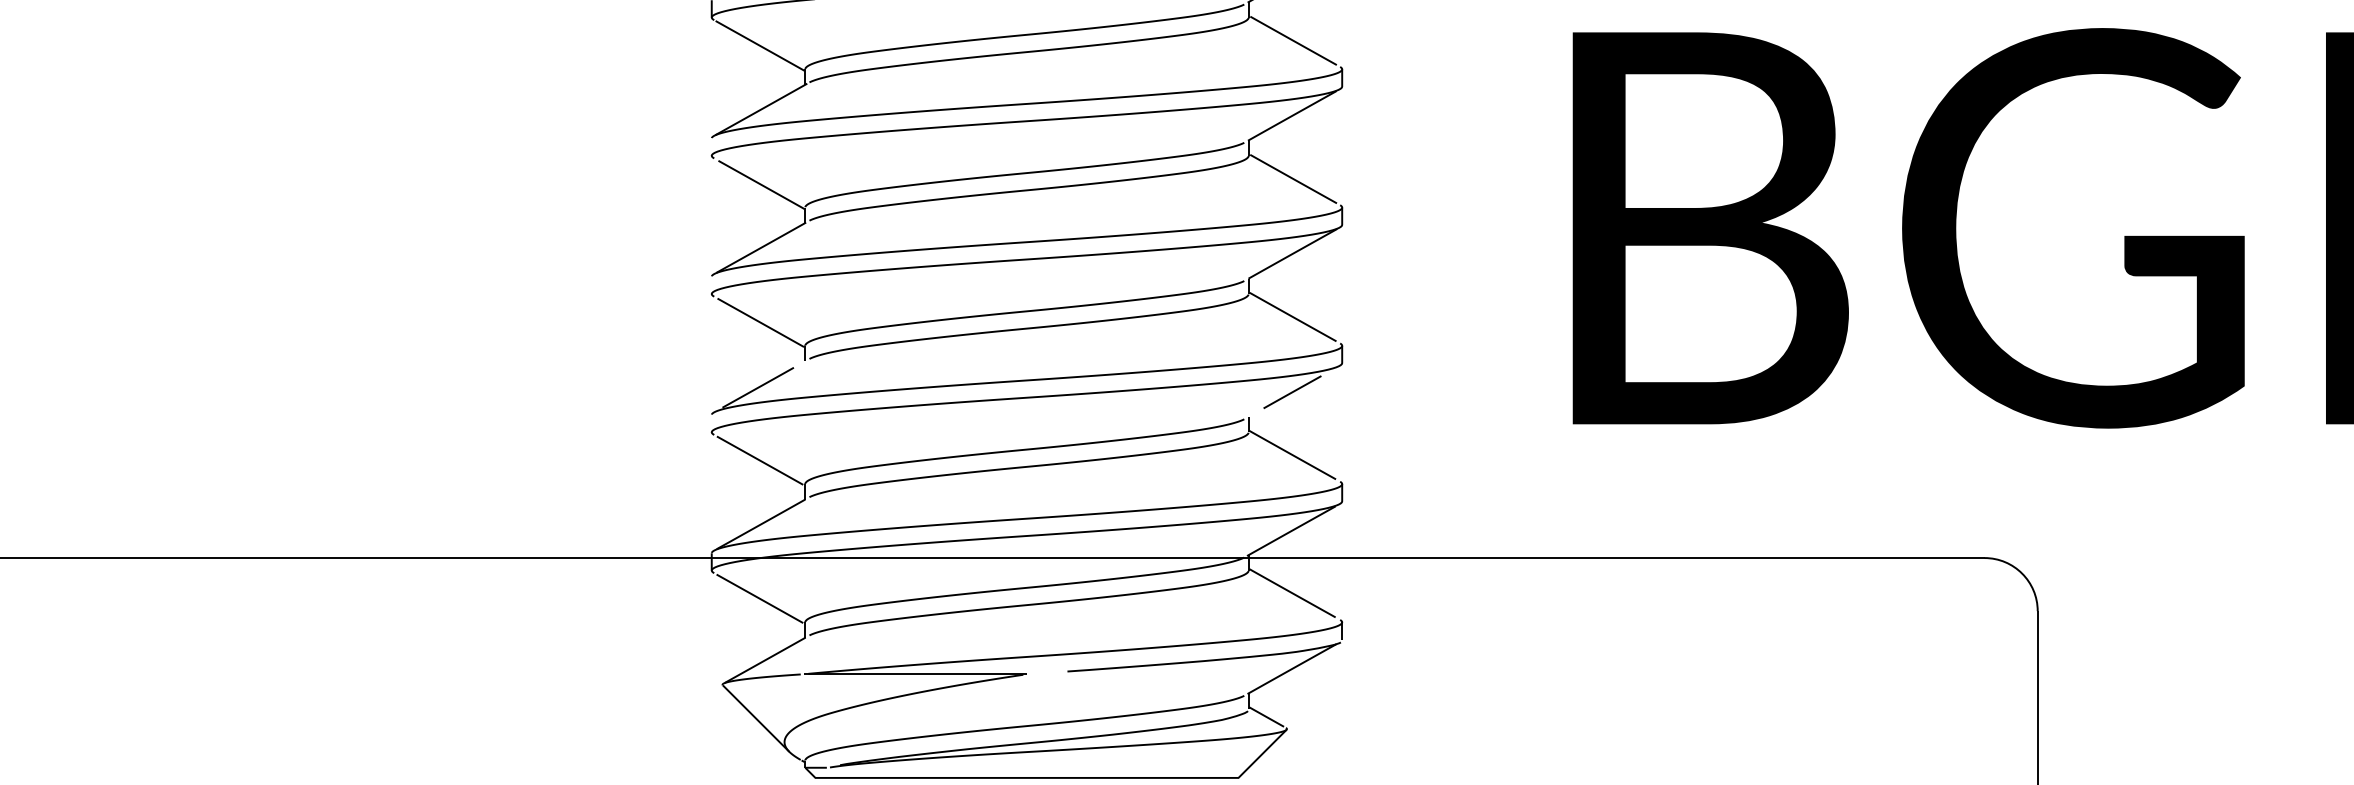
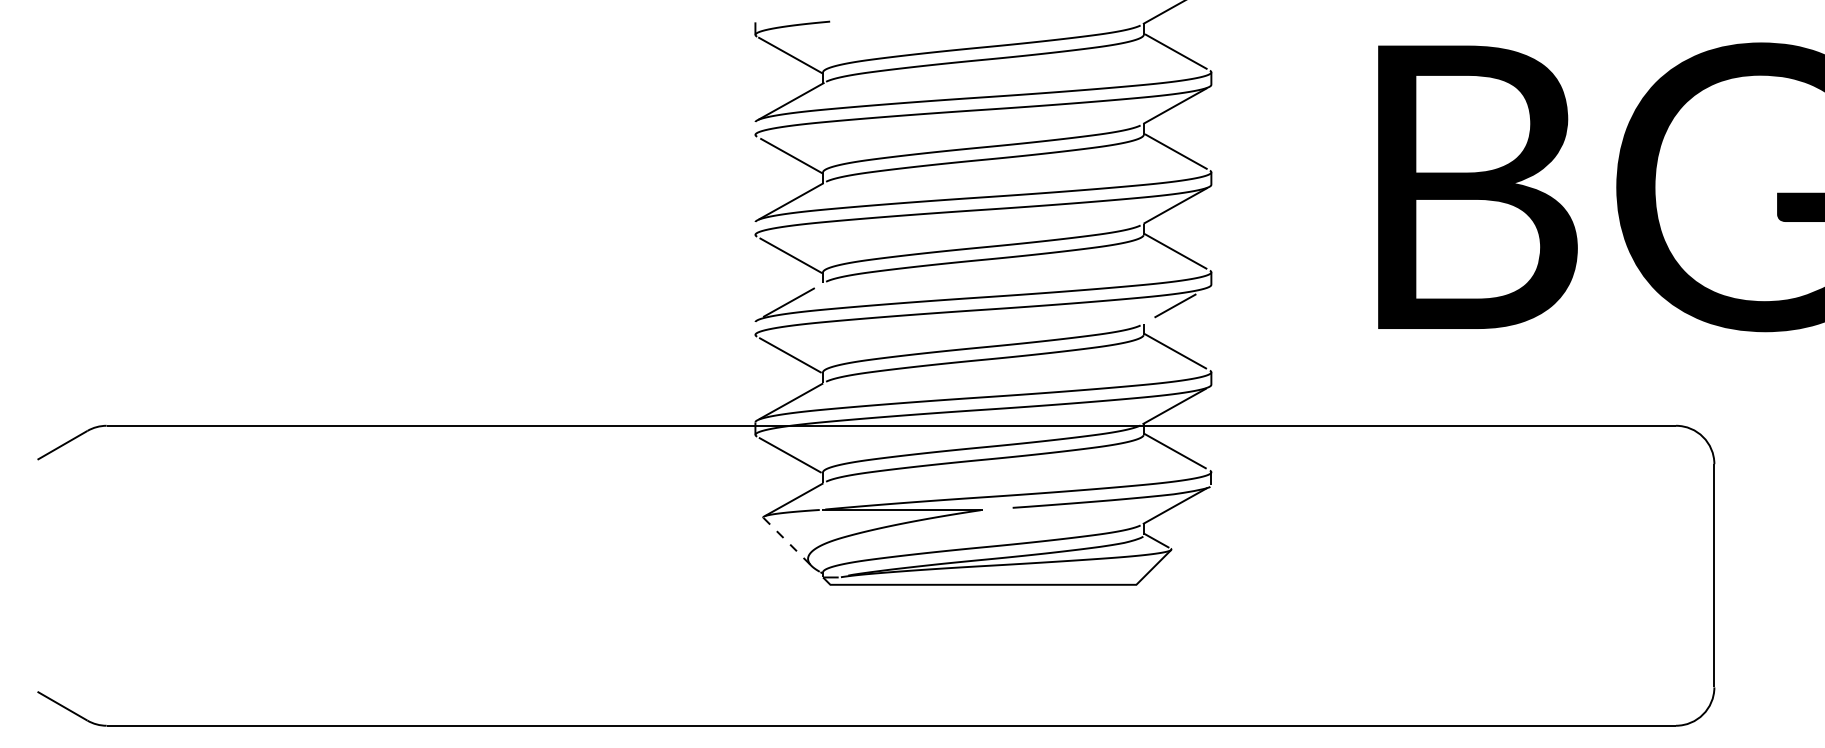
line: (756, 718) -> (787, 541), solid -> dashed

